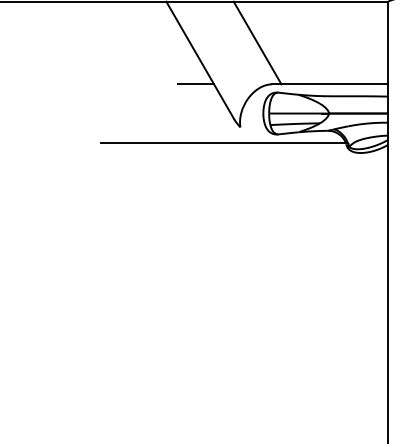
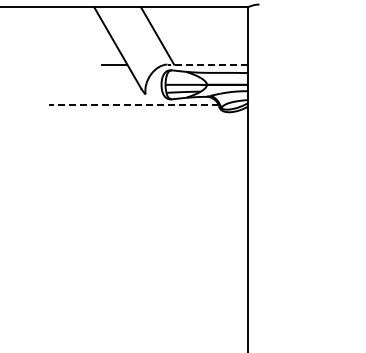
line: (329, 84) -> (207, 64), solid -> dashed
line: (222, 143) -> (133, 105), solid -> dashed

